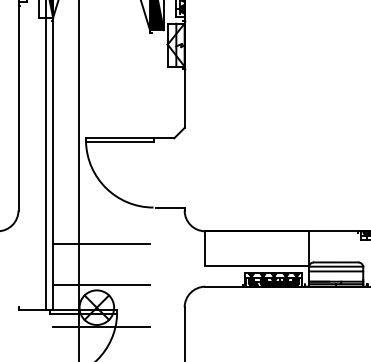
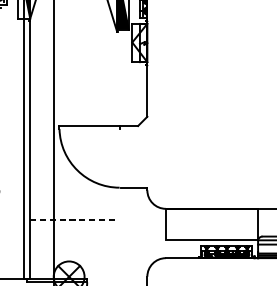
line: (119, 141) -> (89, 128), removed
line: (102, 243) -> (74, 219), solid -> dashed
line: (101, 285) -> (73, 257), removed

